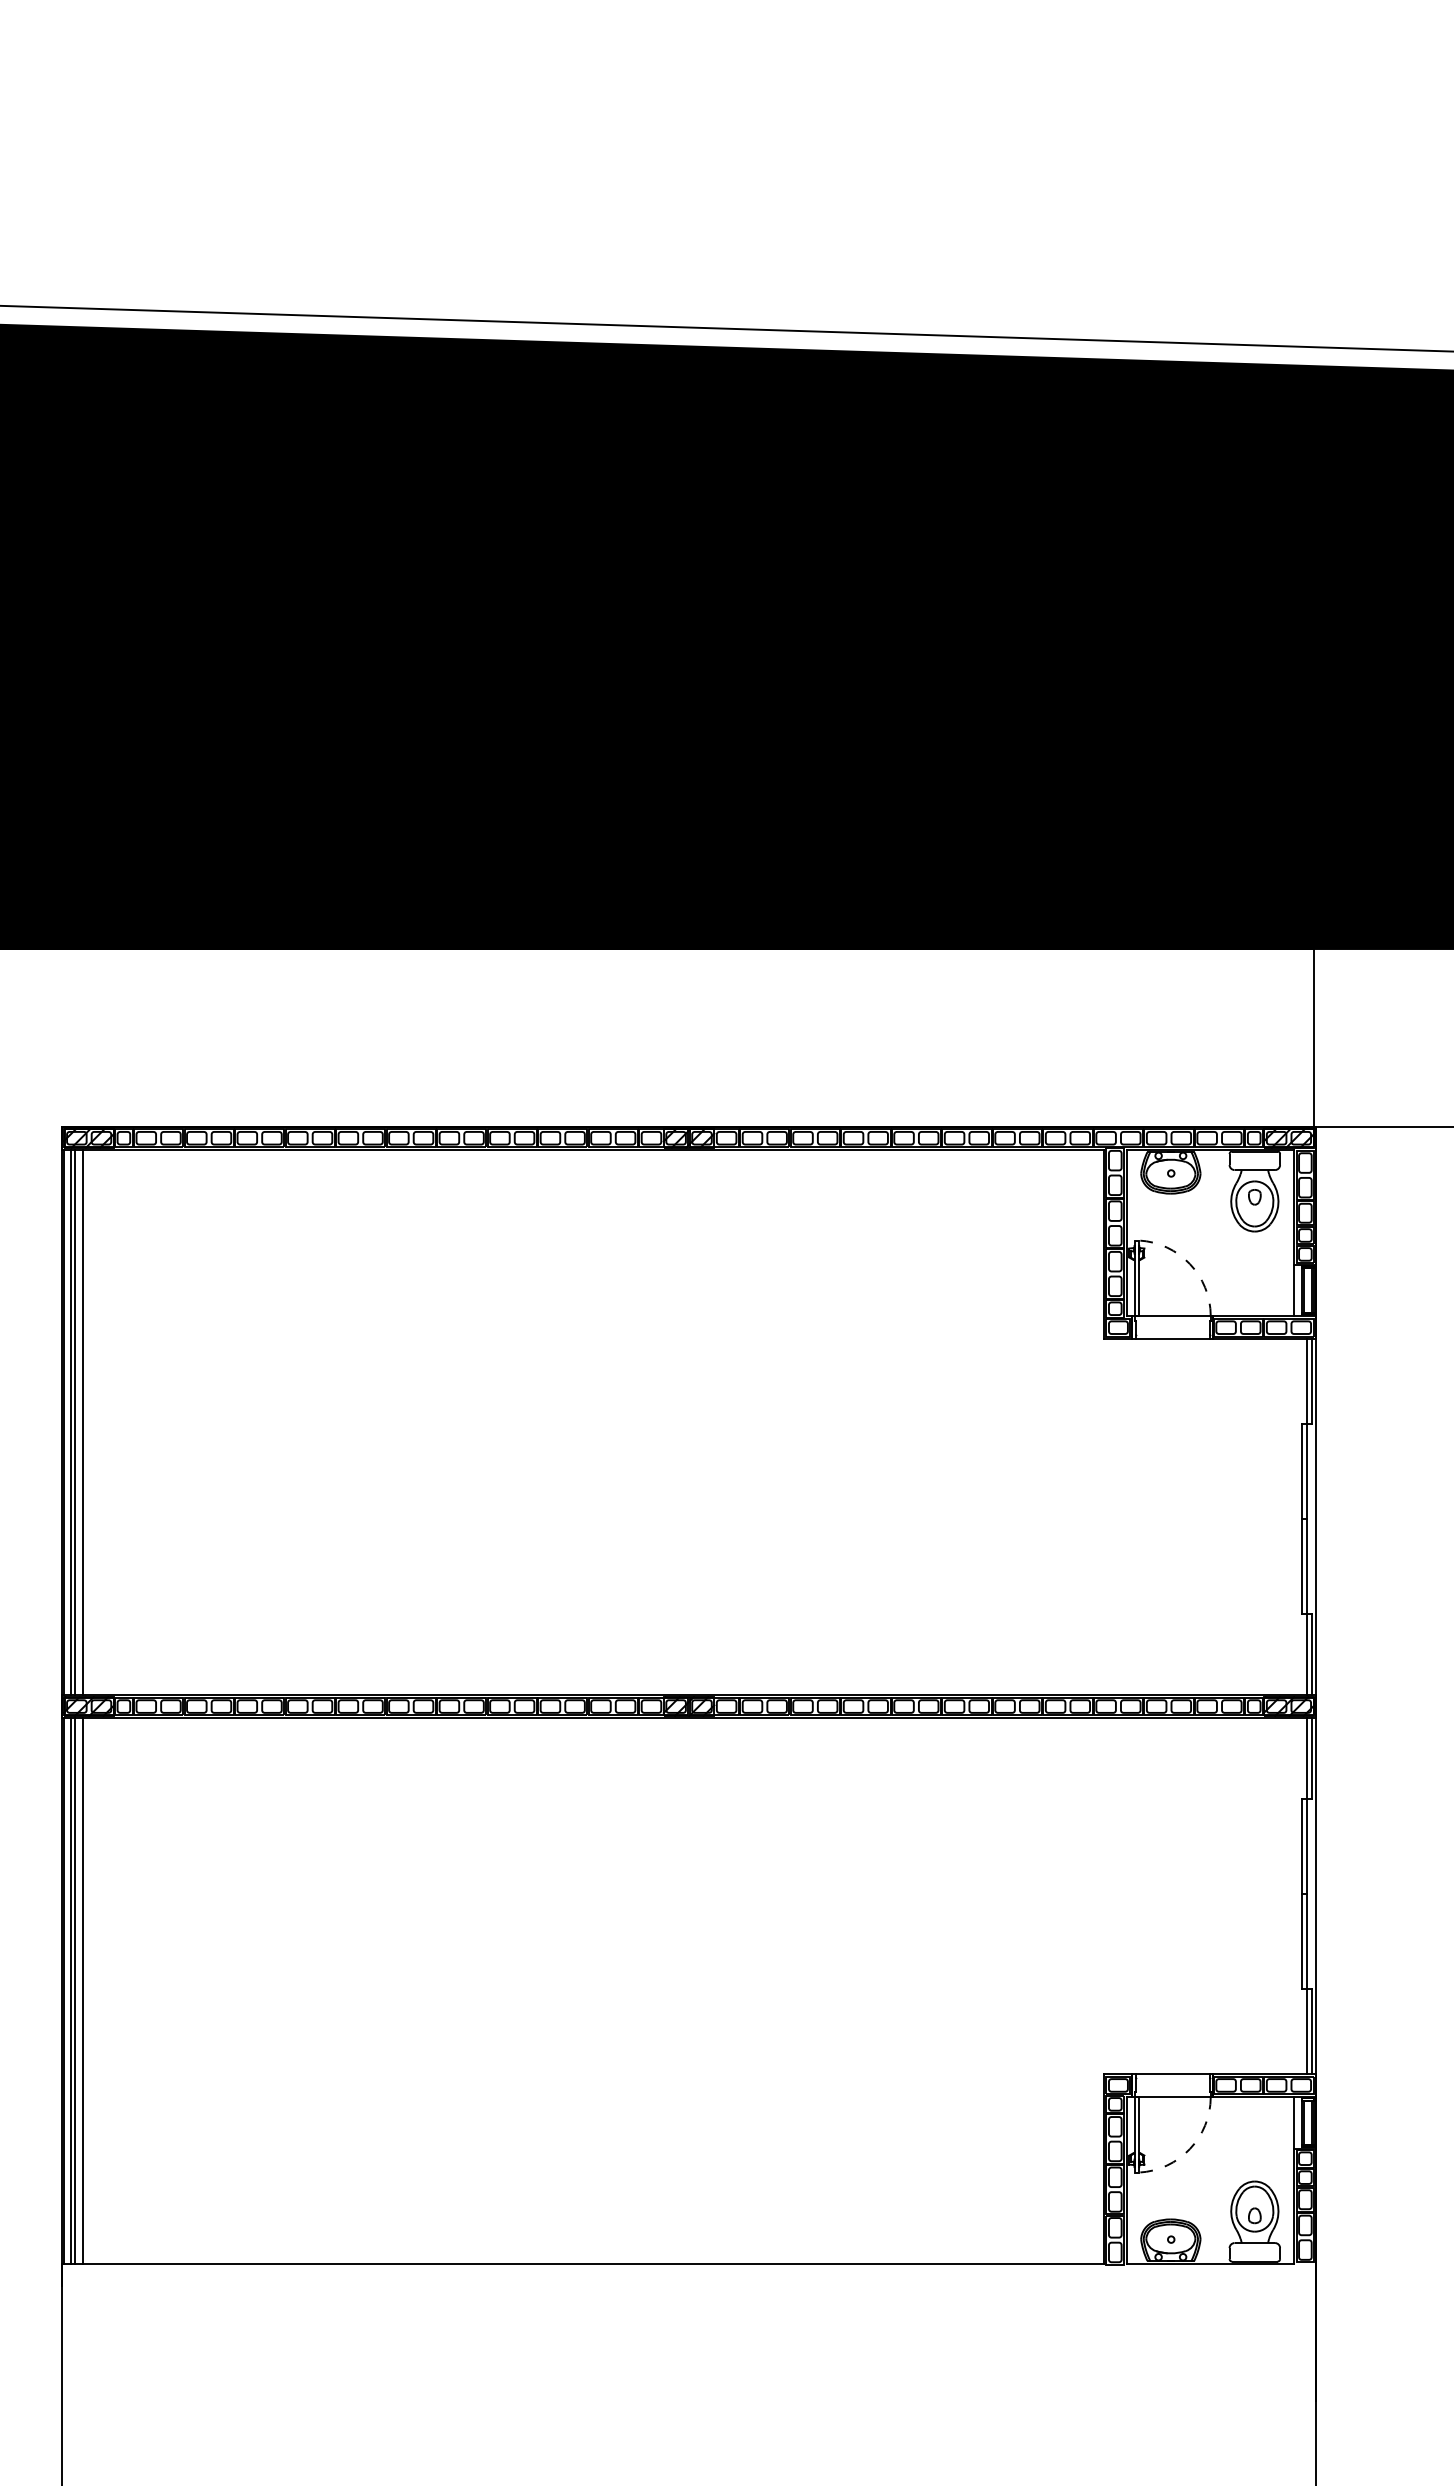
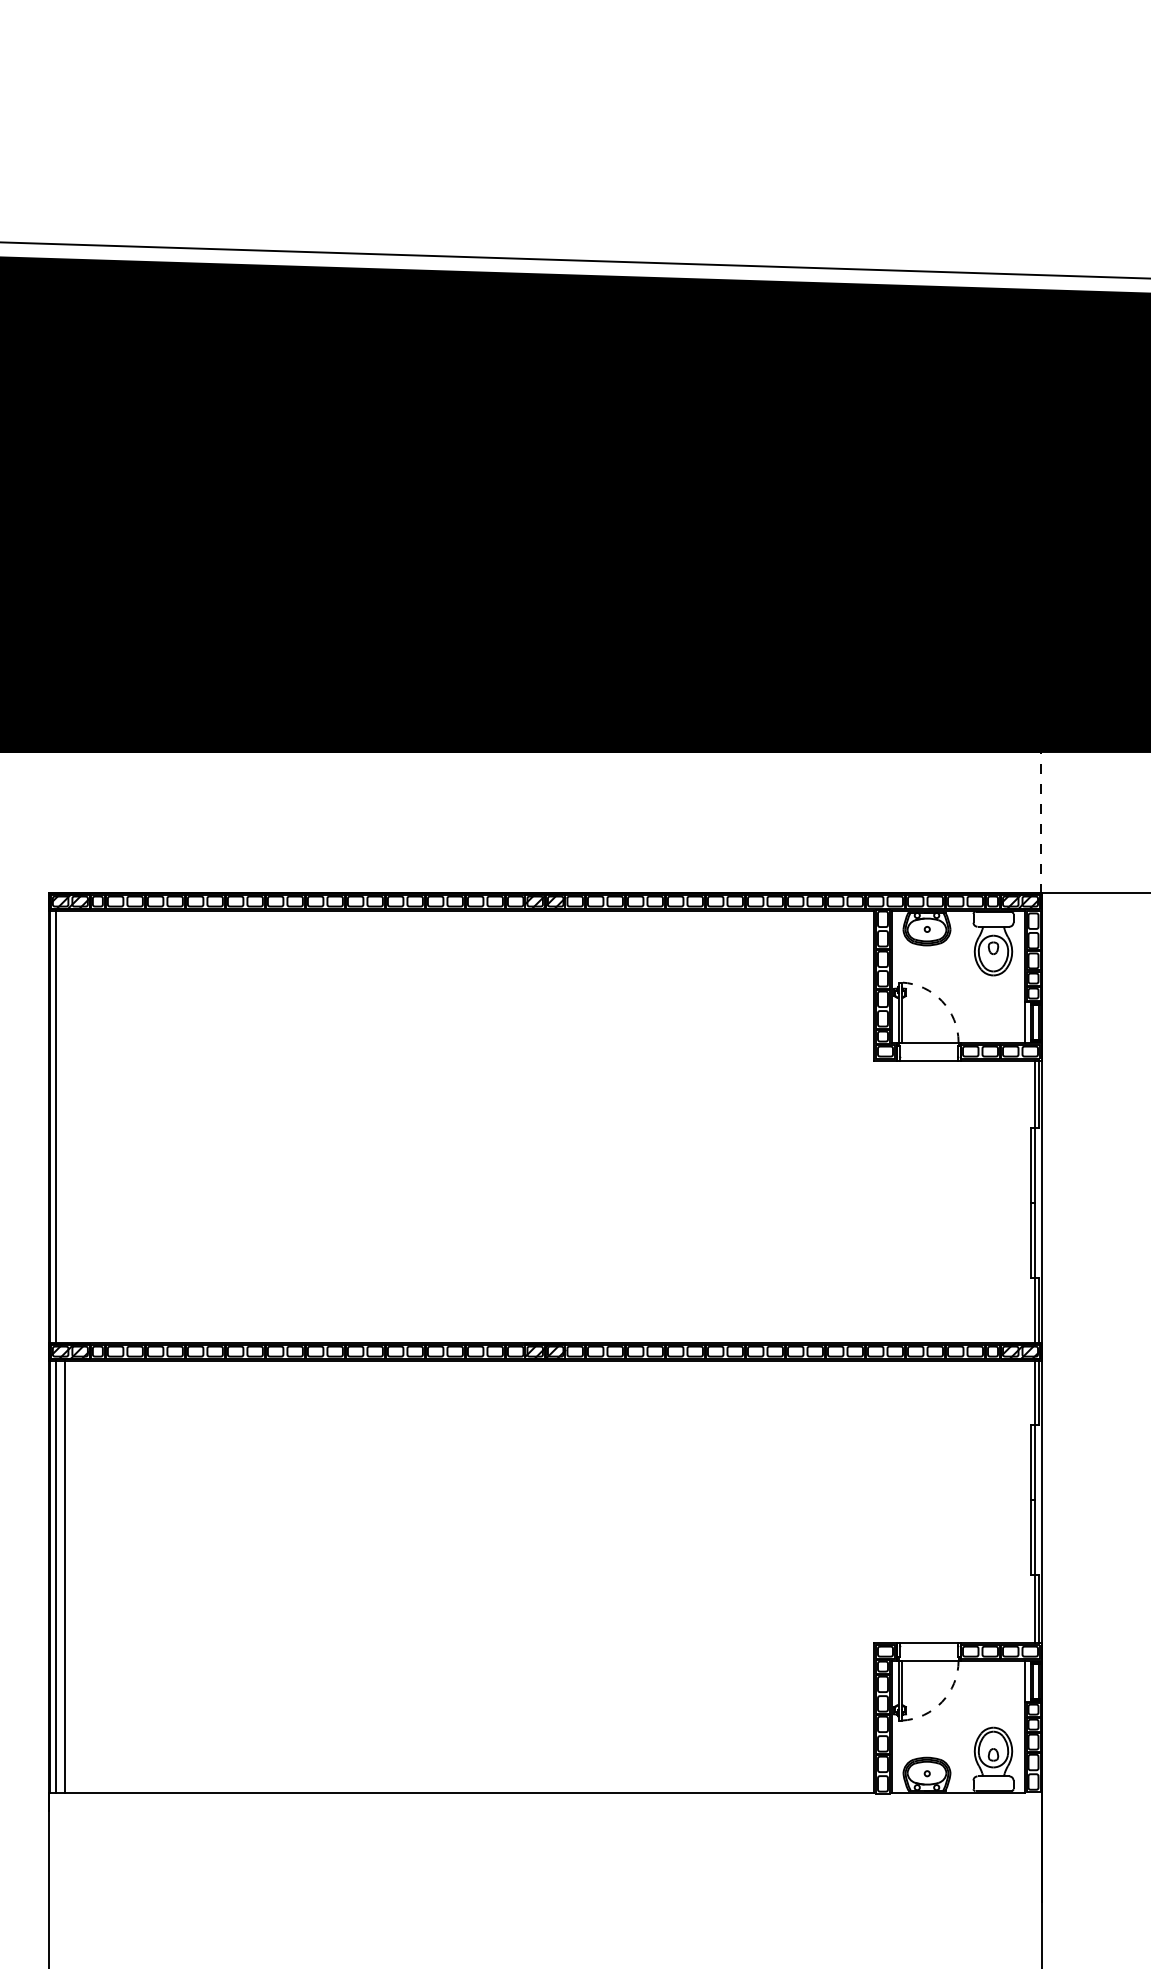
line: (1314, 1038) -> (1040, 822), solid -> dashed
line: (75, 1422) -> (59, 1126), removed
line: (82, 1422) -> (65, 1126), removed
line: (75, 1990) -> (59, 1576), removed

